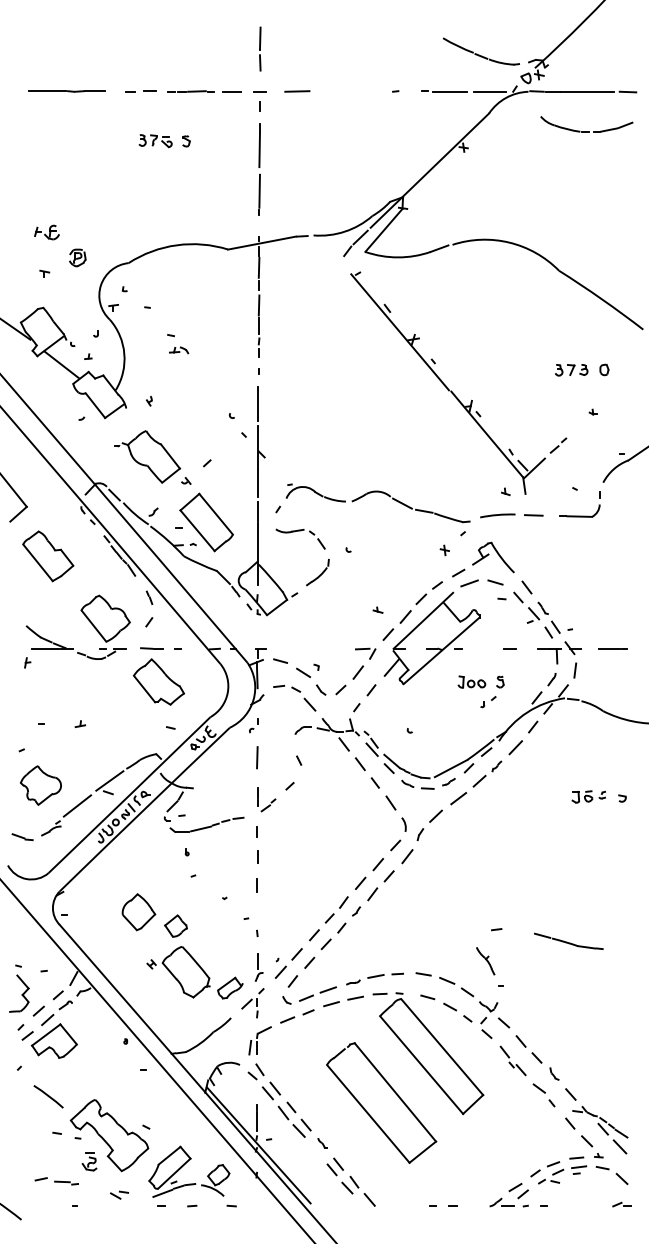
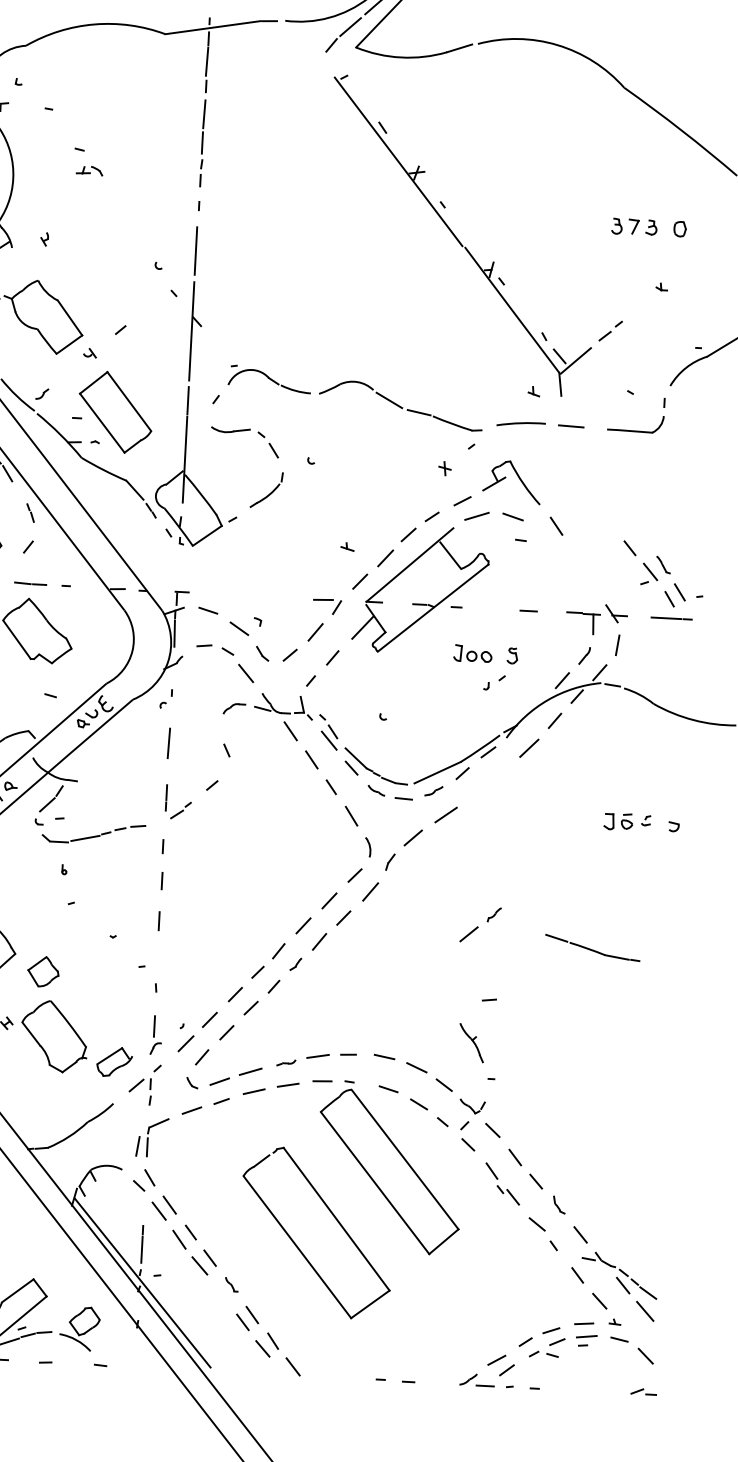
part: (542, 614) -> (662, 573), moved
part: (487, 773) -> (480, 924), moved
part: (568, 940) -> (592, 946), moved

